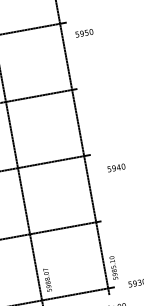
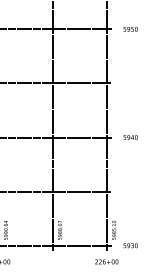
text: (84, 33) -> (130, 29), moved
text: (116, 167) -> (130, 137), moved

